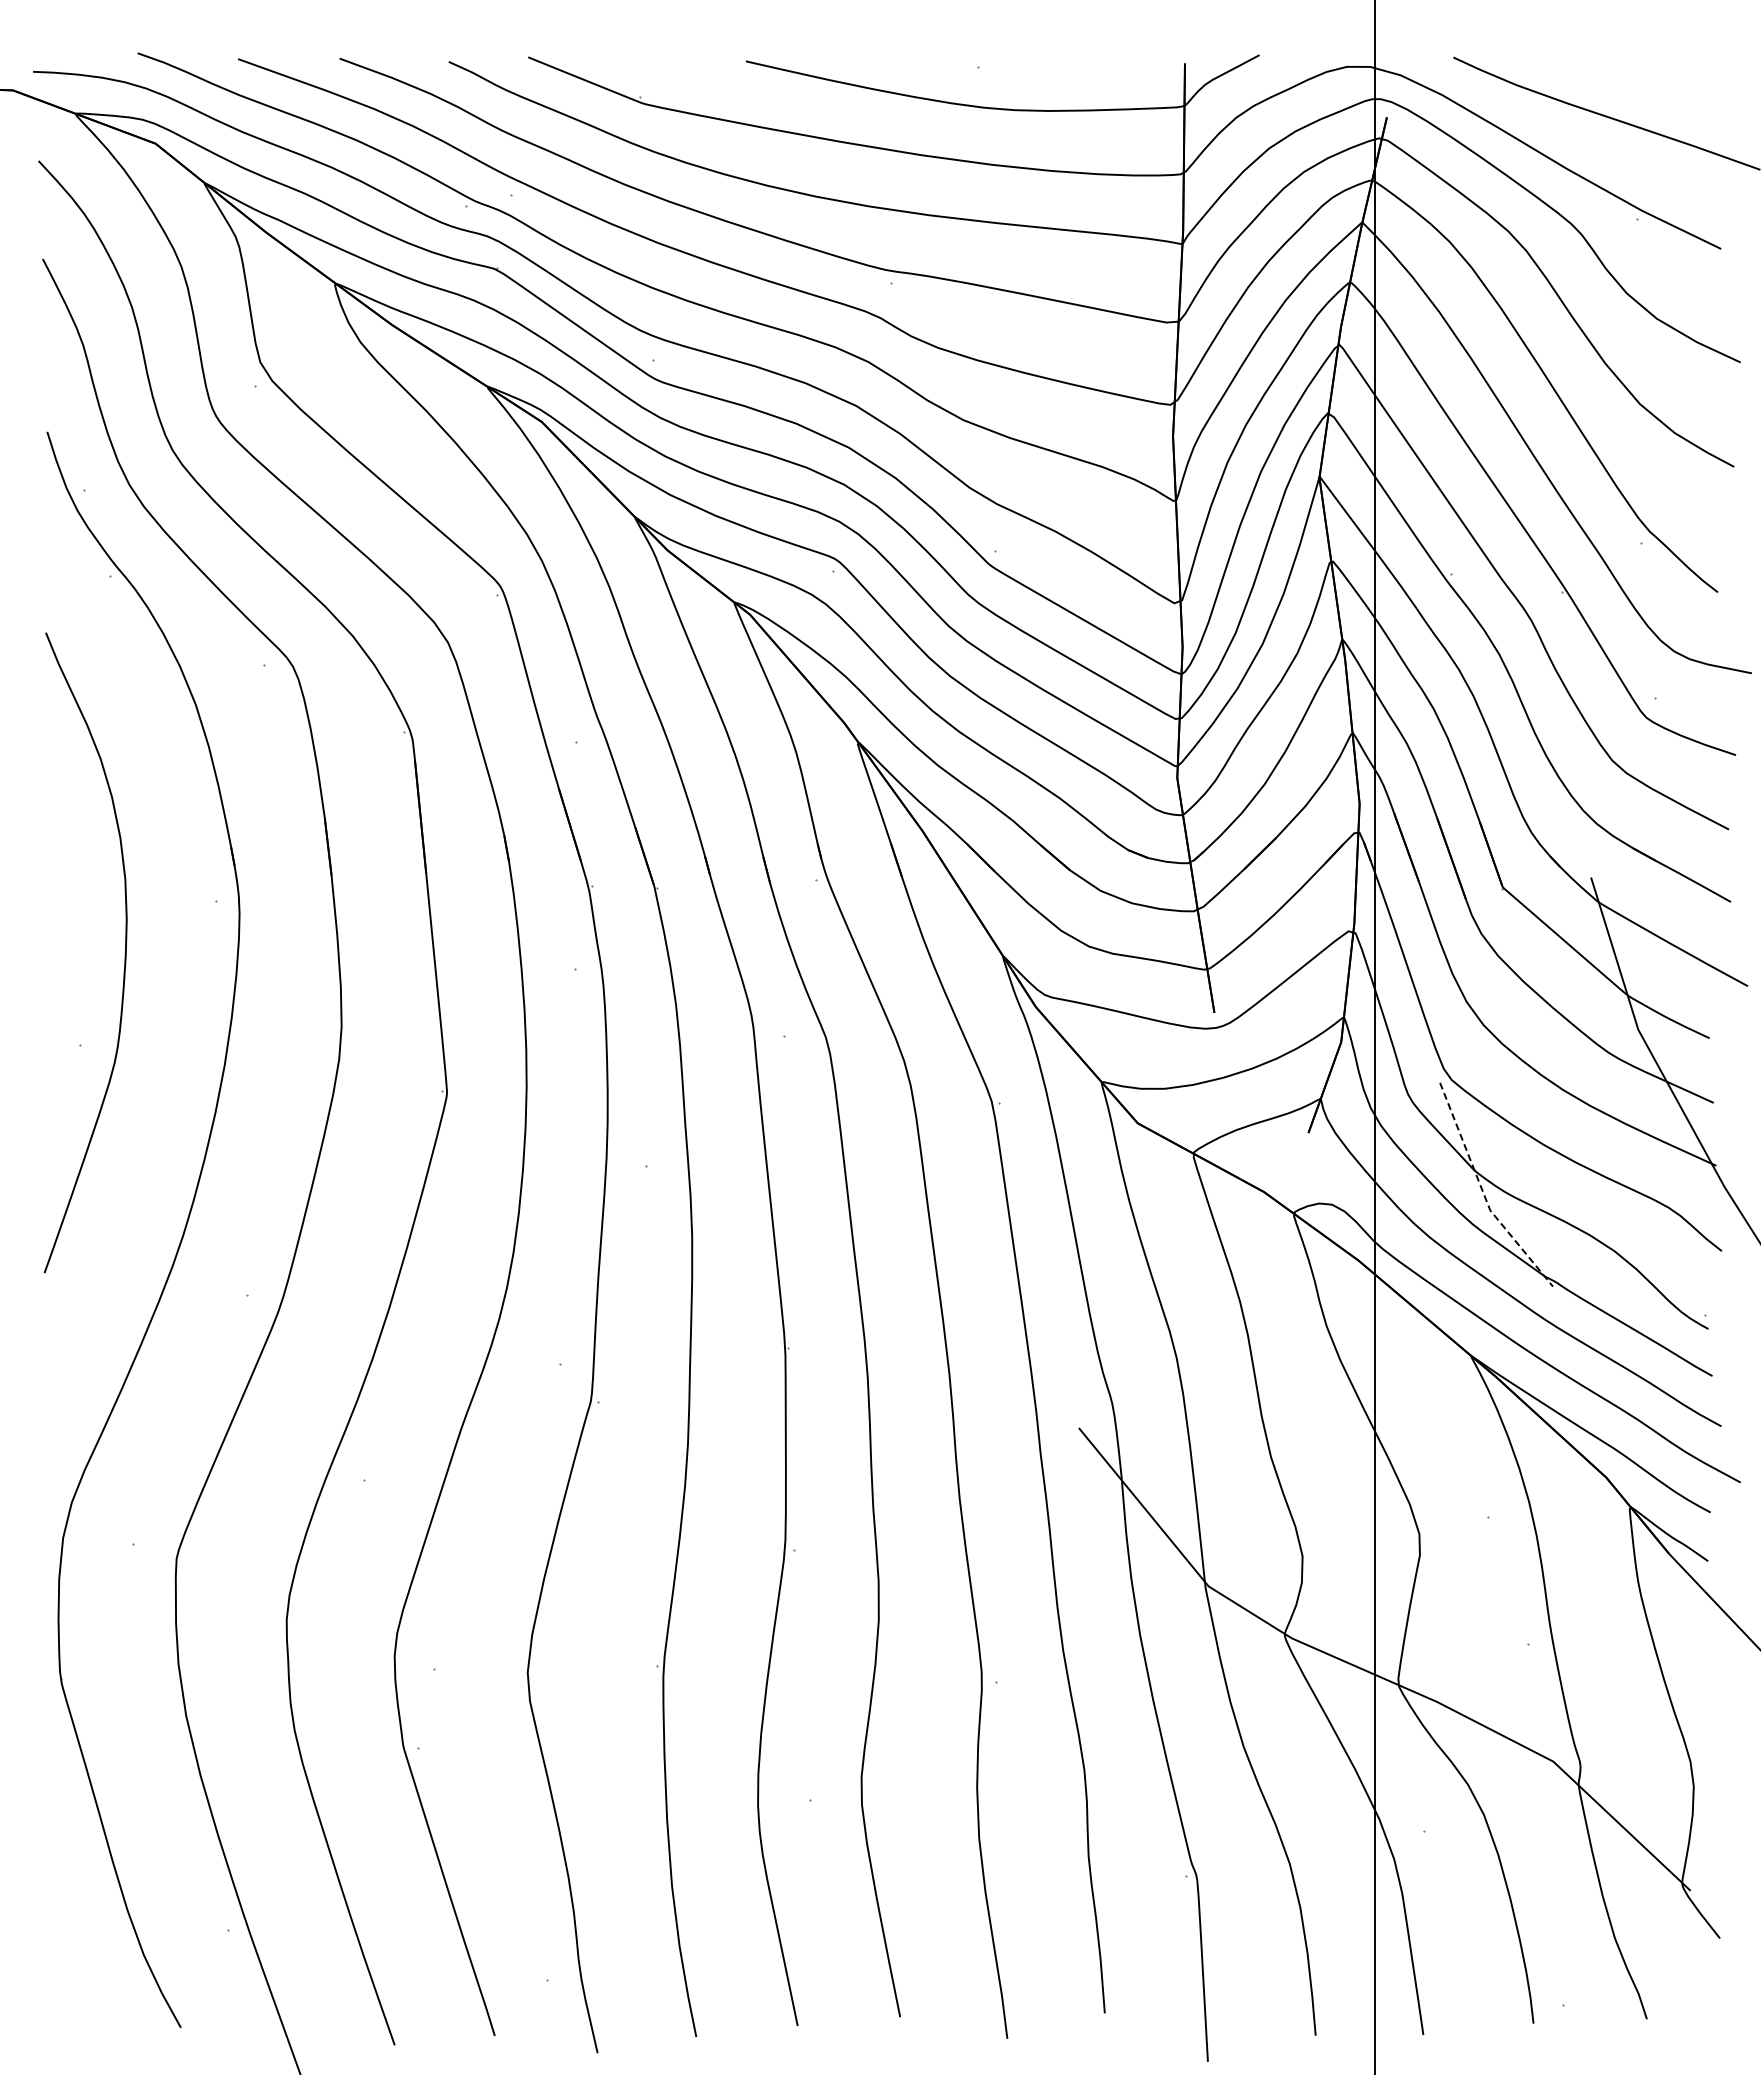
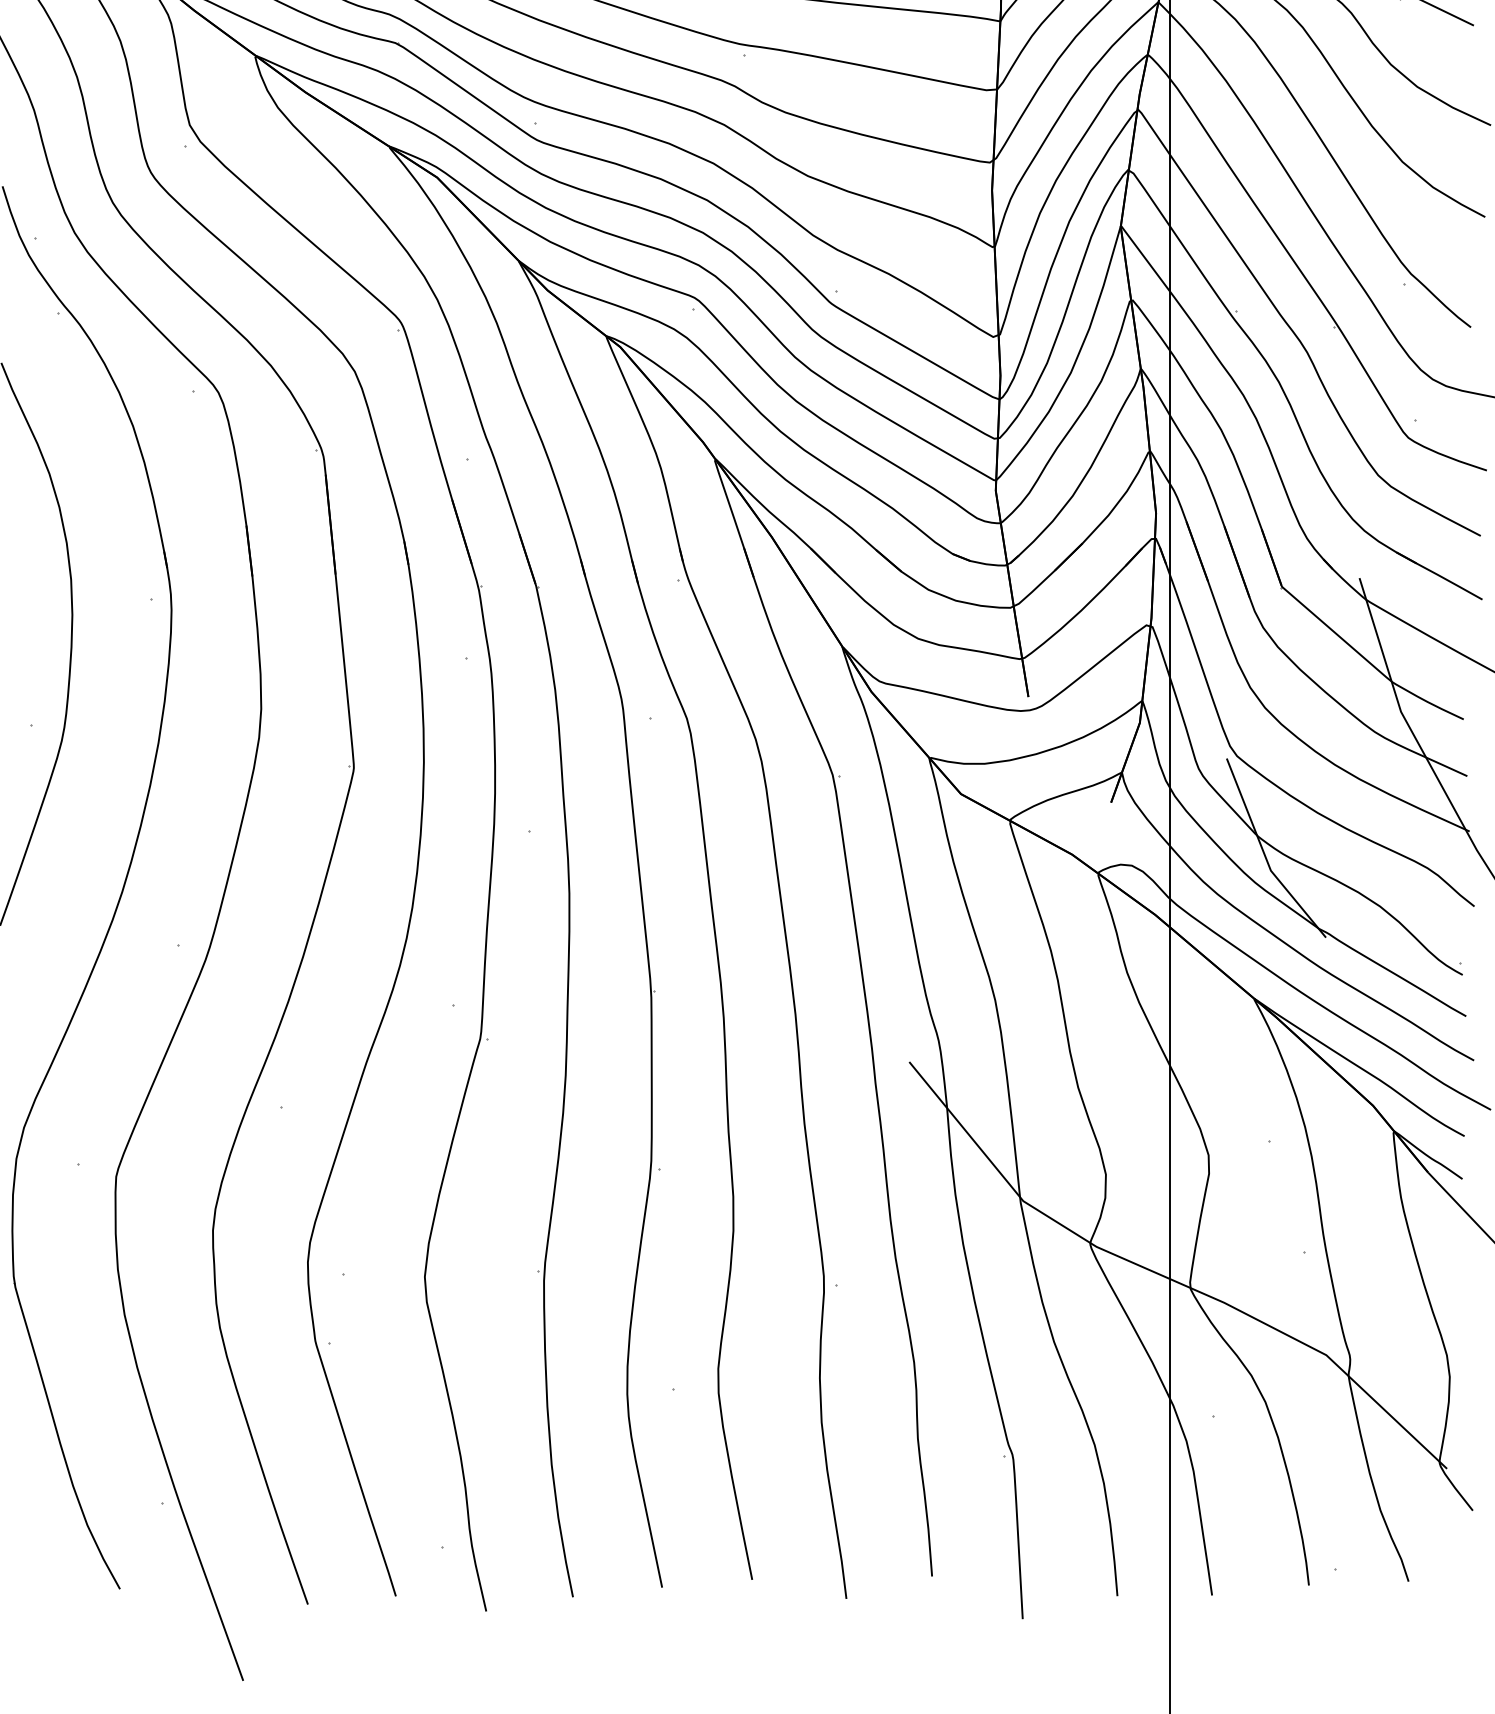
line: (1483, 1192) -> (1264, 854), dashed -> solid

